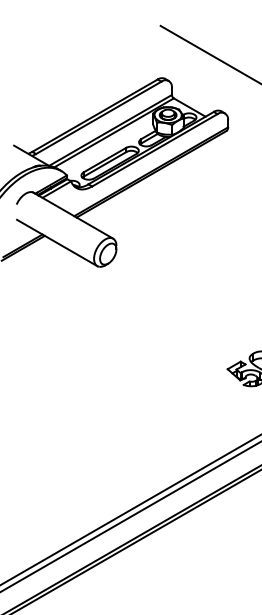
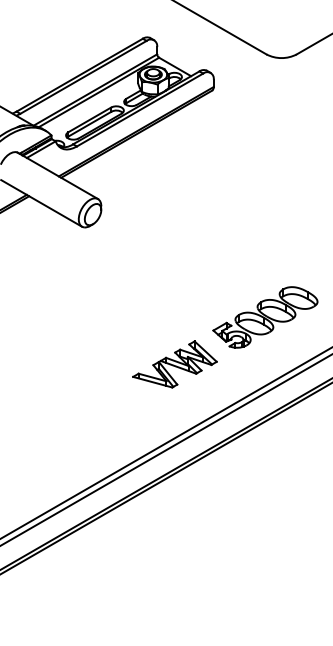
part: (189, 402) -> (174, 364), added

